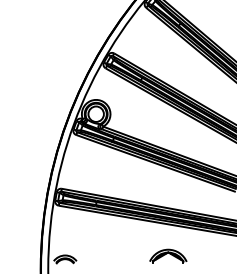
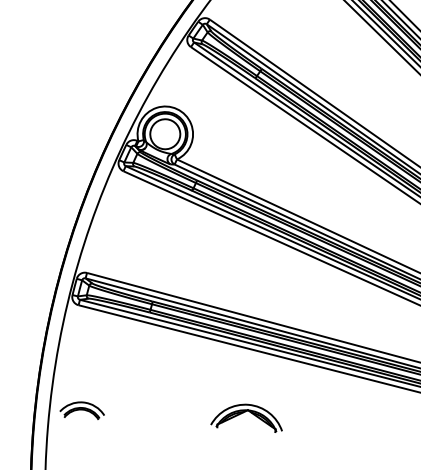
part: (168, 255) -> (247, 416), moved

